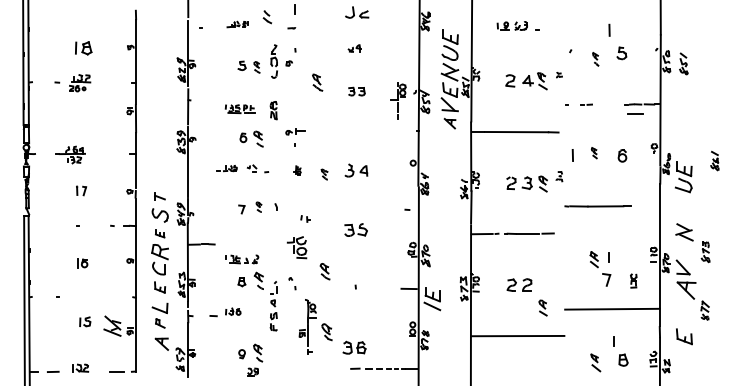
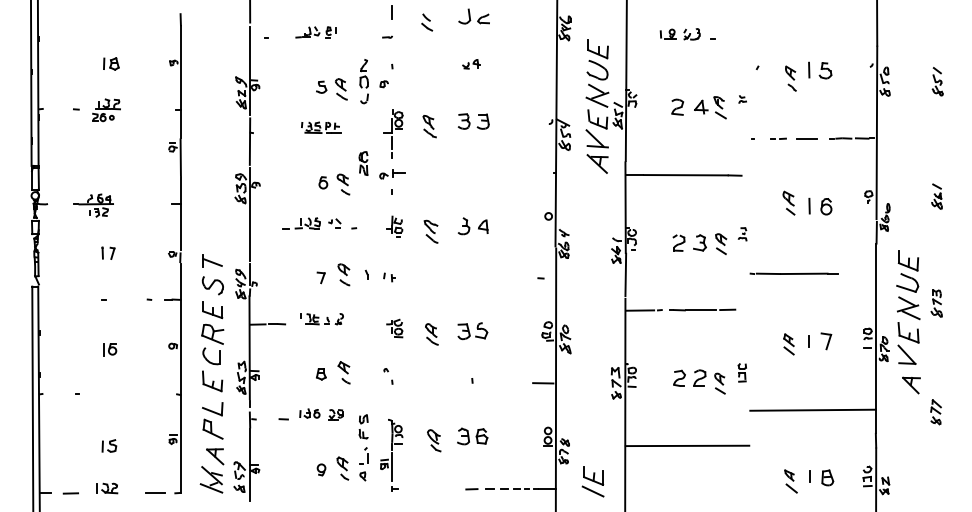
part: (267, 17) -> (427, 22), moved
part: (237, 24) -> (315, 32), size x1.43
line: (609, 29) -> (809, 69), moved
part: (83, 47) -> (111, 63), size x0.71
part: (595, 59) -> (790, 78), size x1.43
part: (683, 63) -> (937, 81), moved
part: (257, 67) -> (341, 89), size x1.43
part: (317, 82) -> (429, 126), moved
part: (356, 91) -> (473, 121), size x1.43
part: (398, 100) -> (393, 133), moved
part: (240, 108) -> (321, 127), moved
part: (273, 110) -> (363, 163), moved
line: (634, 114) -> (806, 138), moved
part: (450, 123) -> (597, 163), size x1.43
part: (593, 152) -> (788, 202), size x1.67
line: (572, 154) -> (809, 205), moved
part: (714, 160) -> (936, 196), moved
part: (226, 168) -> (301, 223), size x1.43
part: (297, 170) -> (394, 226), size x1.67
part: (324, 174) -> (430, 231), size x1.67
part: (683, 176) -> (907, 271), moved
part: (159, 196) -> (212, 260), size x1.43
part: (258, 206) -> (343, 274), size x1.67
part: (305, 218) -> (389, 277), moved
part: (355, 230) -> (472, 331), moved
part: (159, 234) -> (212, 310), size x1.67
part: (297, 247) -> (394, 328), size x0.62
part: (705, 252) -> (936, 303), moved
part: (242, 259) -> (321, 319), moved
part: (324, 271) -> (431, 334), moved
part: (606, 280) -> (826, 341), moved
part: (633, 280) -> (741, 372), moved
part: (159, 287) -> (212, 381), size x1.43
part: (686, 290) -> (911, 385), size x0.71
part: (273, 294) -> (363, 464), moved
part: (431, 298) -> (592, 481), moved
part: (542, 307) -> (719, 383), moved
part: (85, 321) -> (109, 445), moved
part: (159, 322) -> (212, 428), size x1.67
part: (112, 325) -> (211, 479), moved
part: (307, 326) -> (391, 455), moved
part: (684, 336) -> (908, 332), moved
line: (614, 341) -> (809, 476), moved
part: (354, 347) -> (472, 436), moved
part: (252, 371) -> (335, 414), moved

